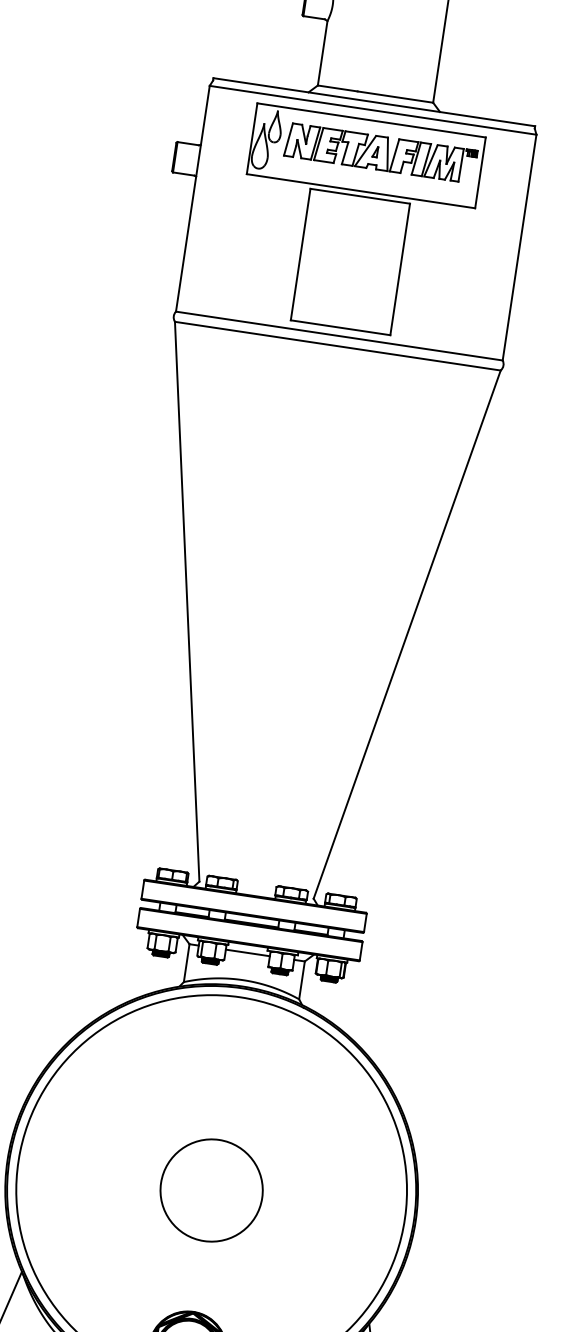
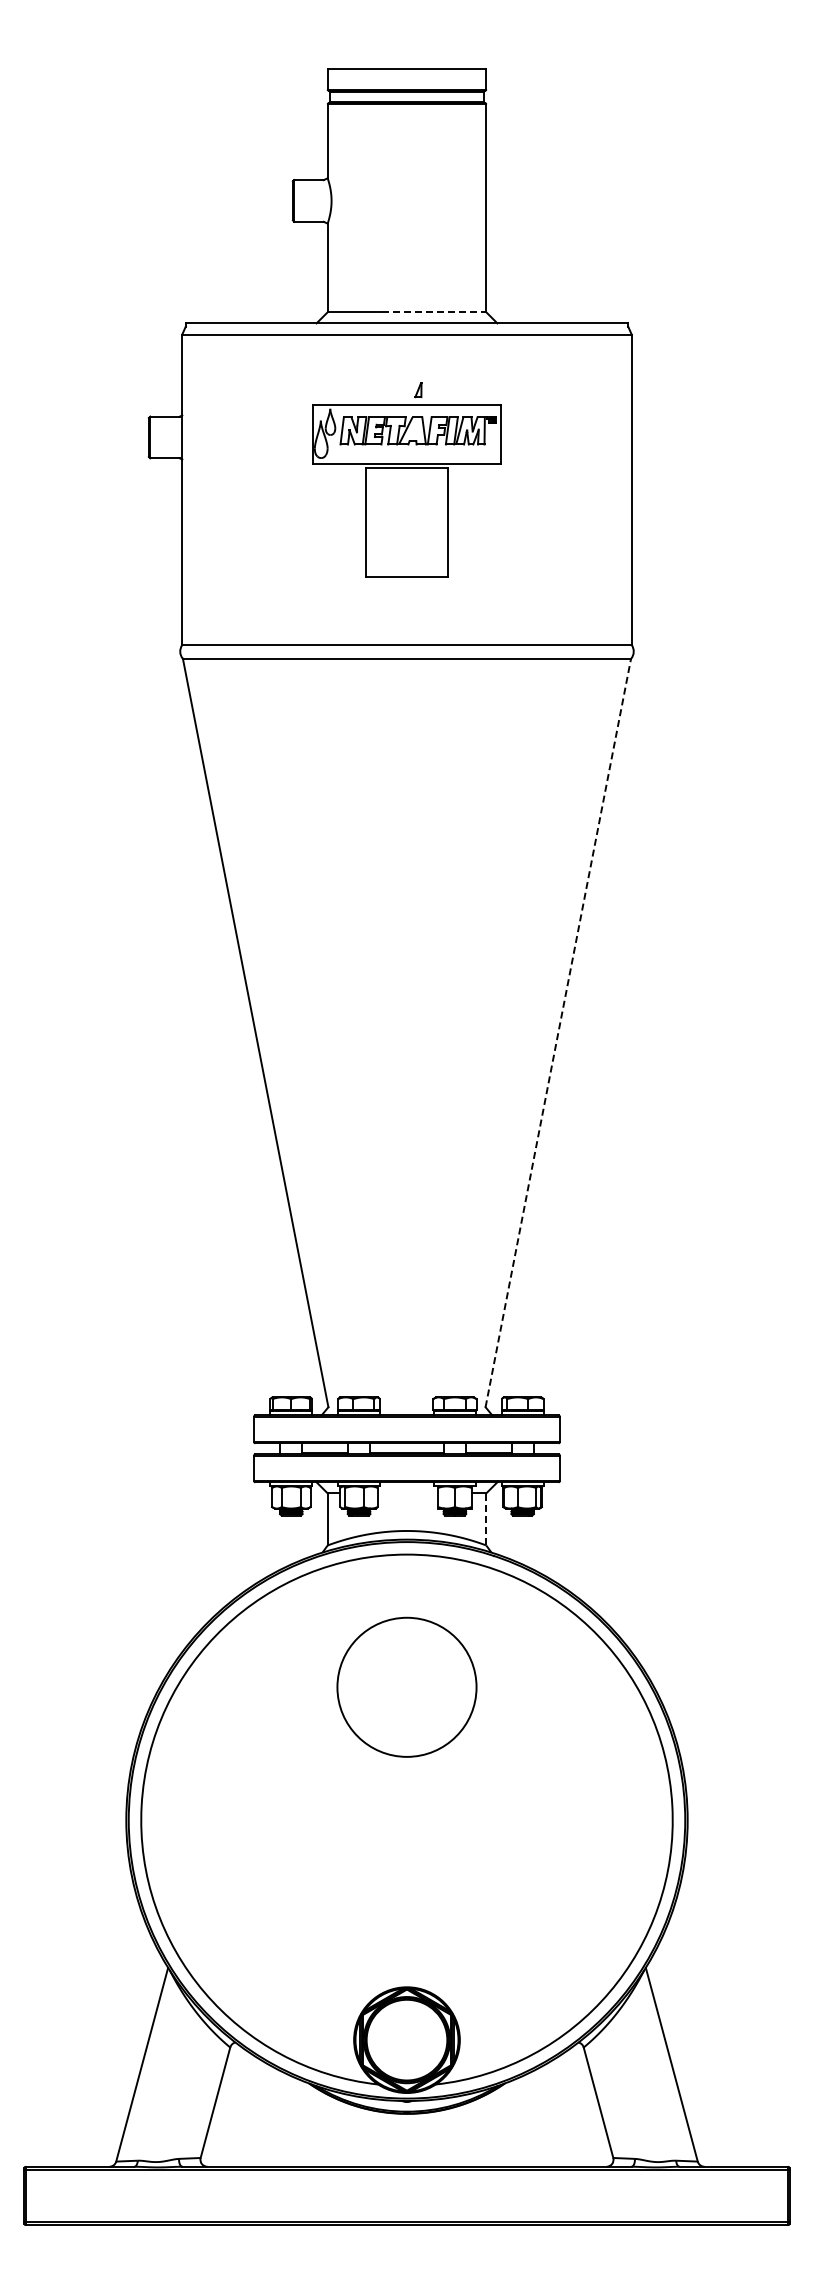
line: (395, 97) -> (434, 312), solid -> dashed
part: (355, 223) -> (406, 490), size x0.6
line: (407, 634) -> (558, 1032), solid -> dashed
line: (247, 952) -> (407, 1493), removed
line: (302, 979) -> (486, 1518), solid -> dashed
circle: (211, 1189) -> (406, 1686), moved

